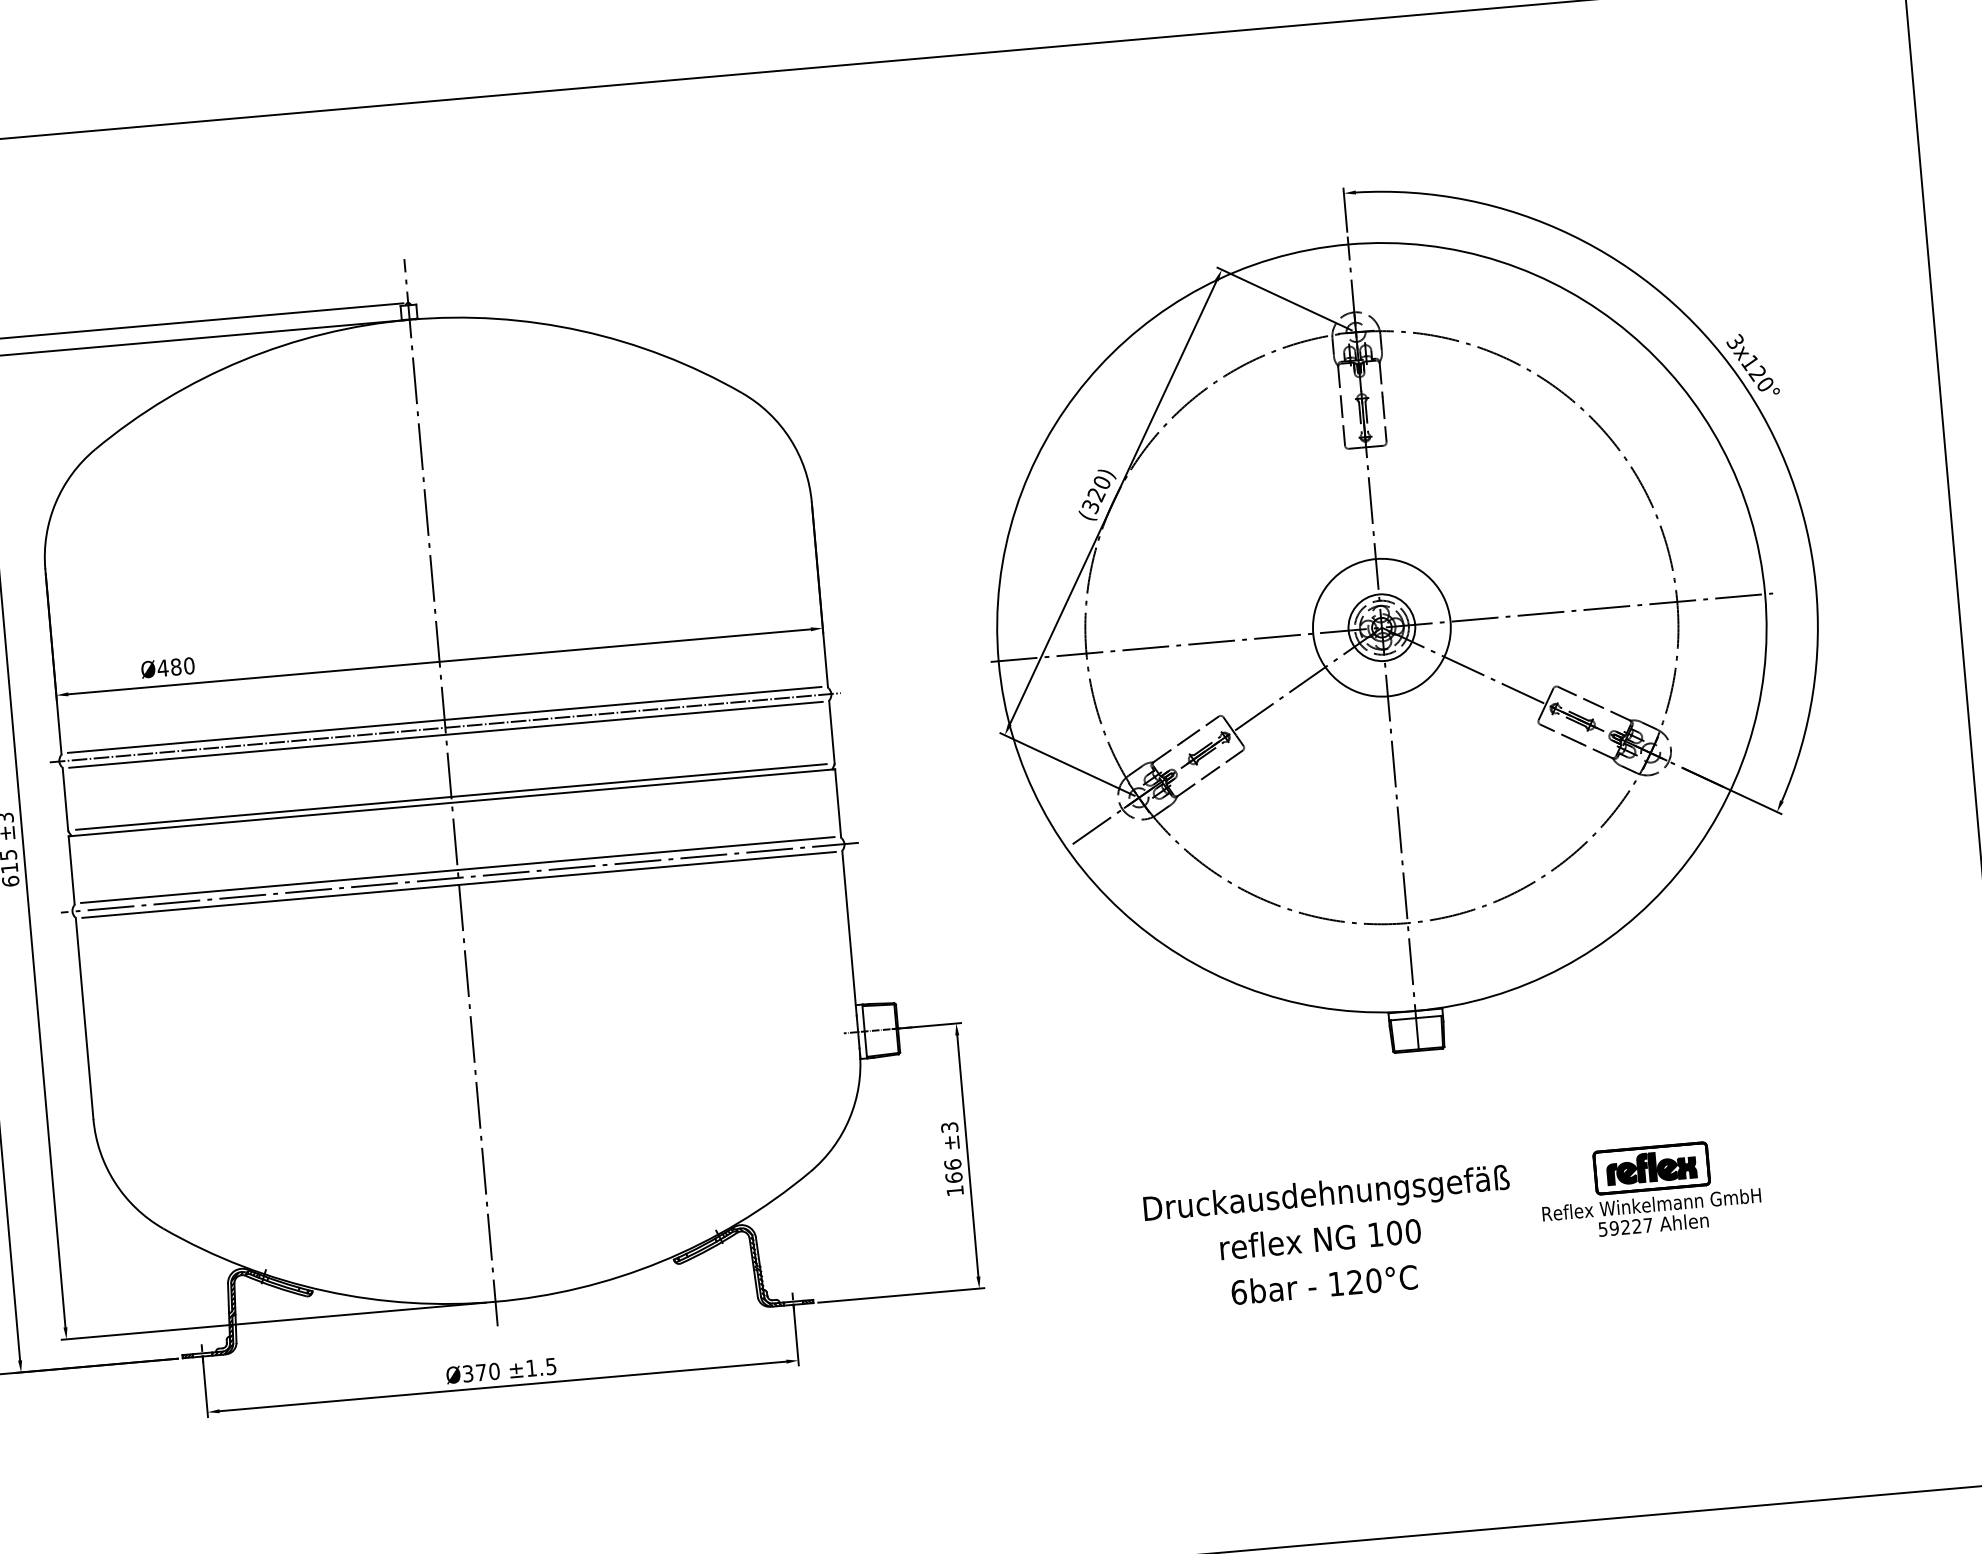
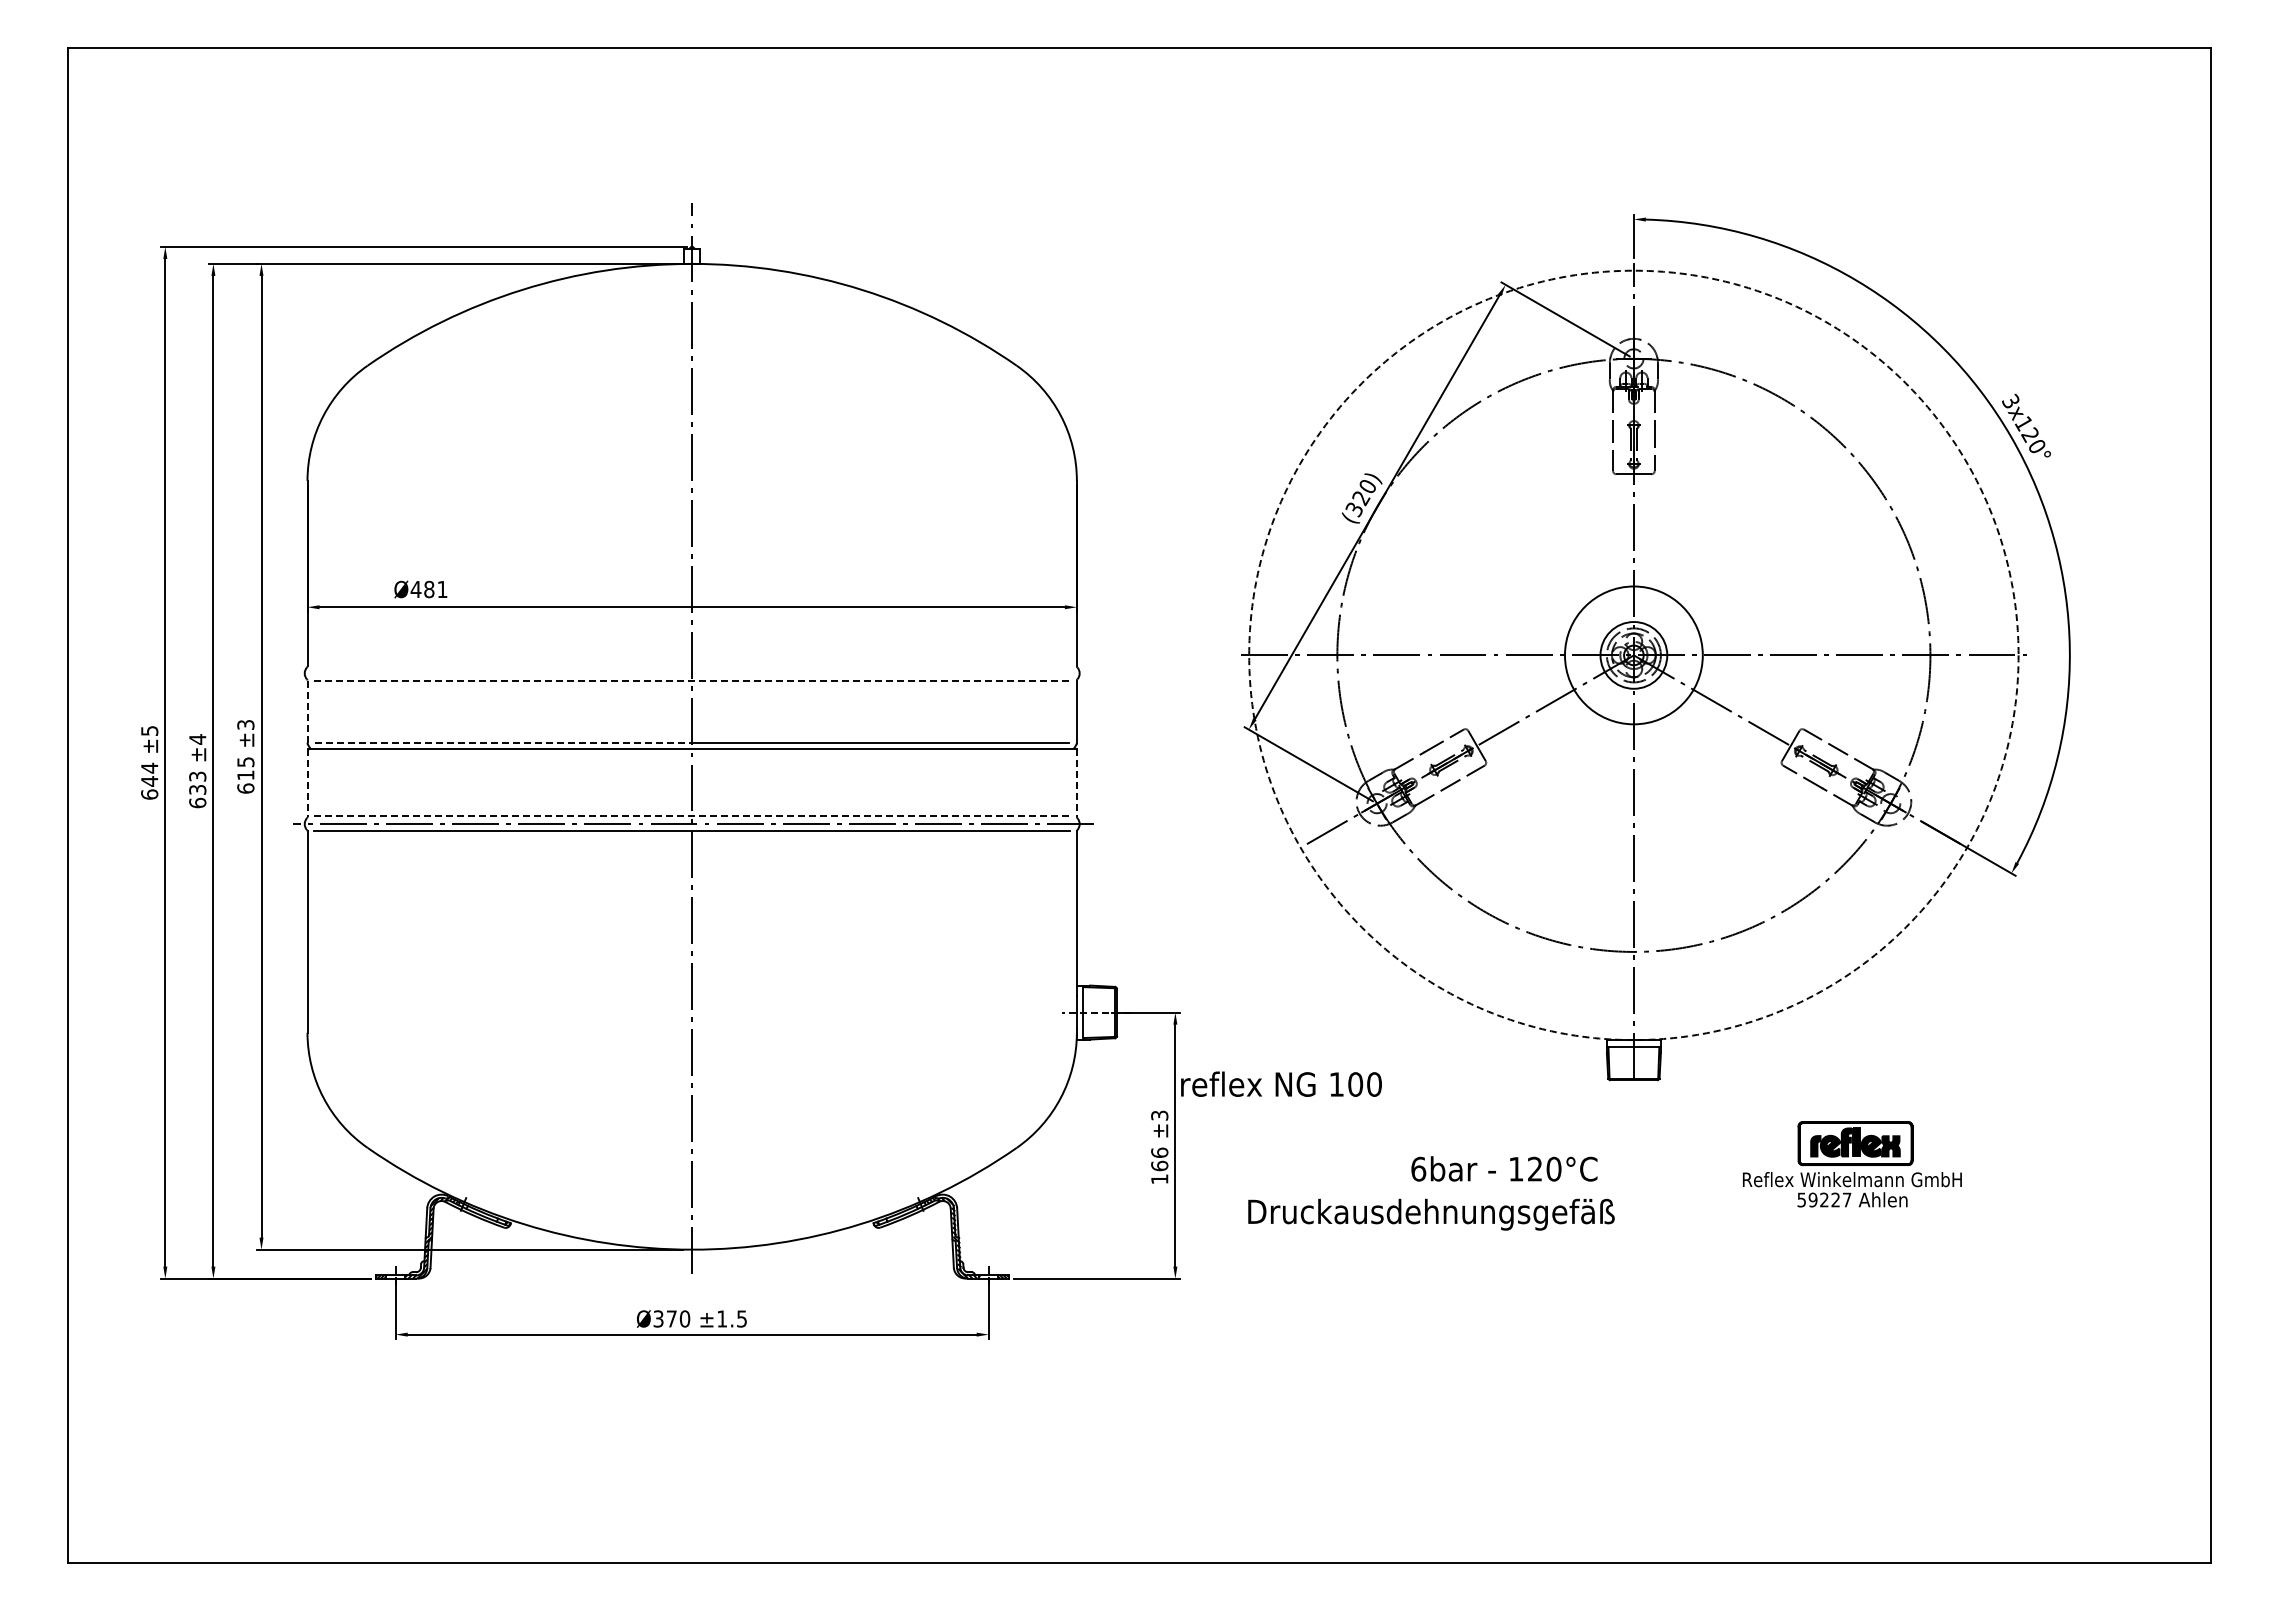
circle: (1381, 627) -> (1633, 655), solid -> dashed
text: (189, 665) -> (442, 589), Ø480 -> Ø481
line: (444, 719) -> (692, 665), removed
line: (445, 727) -> (692, 673), removed
line: (446, 734) -> (692, 680), solid -> dashed
line: (65, 800) -> (307, 712), solid -> dashed
line: (837, 803) -> (1076, 783), solid -> dashed
line: (264, 812) -> (504, 742), solid -> dashed
line: (71, 870) -> (307, 783), solid -> dashed
line: (458, 870) -> (692, 816), solid -> dashed
part: (1650, 1189) -> (1852, 1164), moved
text: (1326, 1195) -> (1431, 1214), moved
text: (1320, 1238) -> (1281, 1083), moved
text: (1324, 1284) -> (1504, 1168), moved

